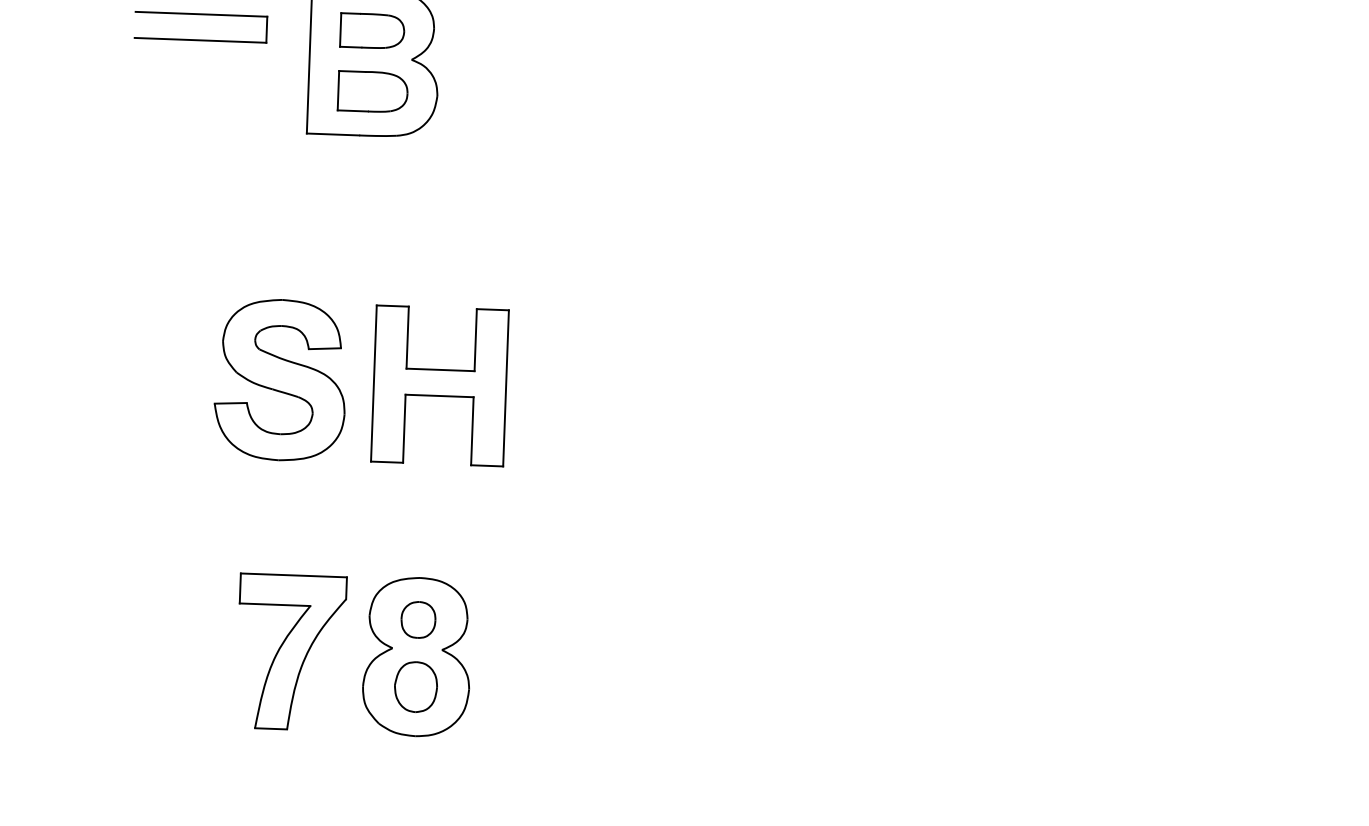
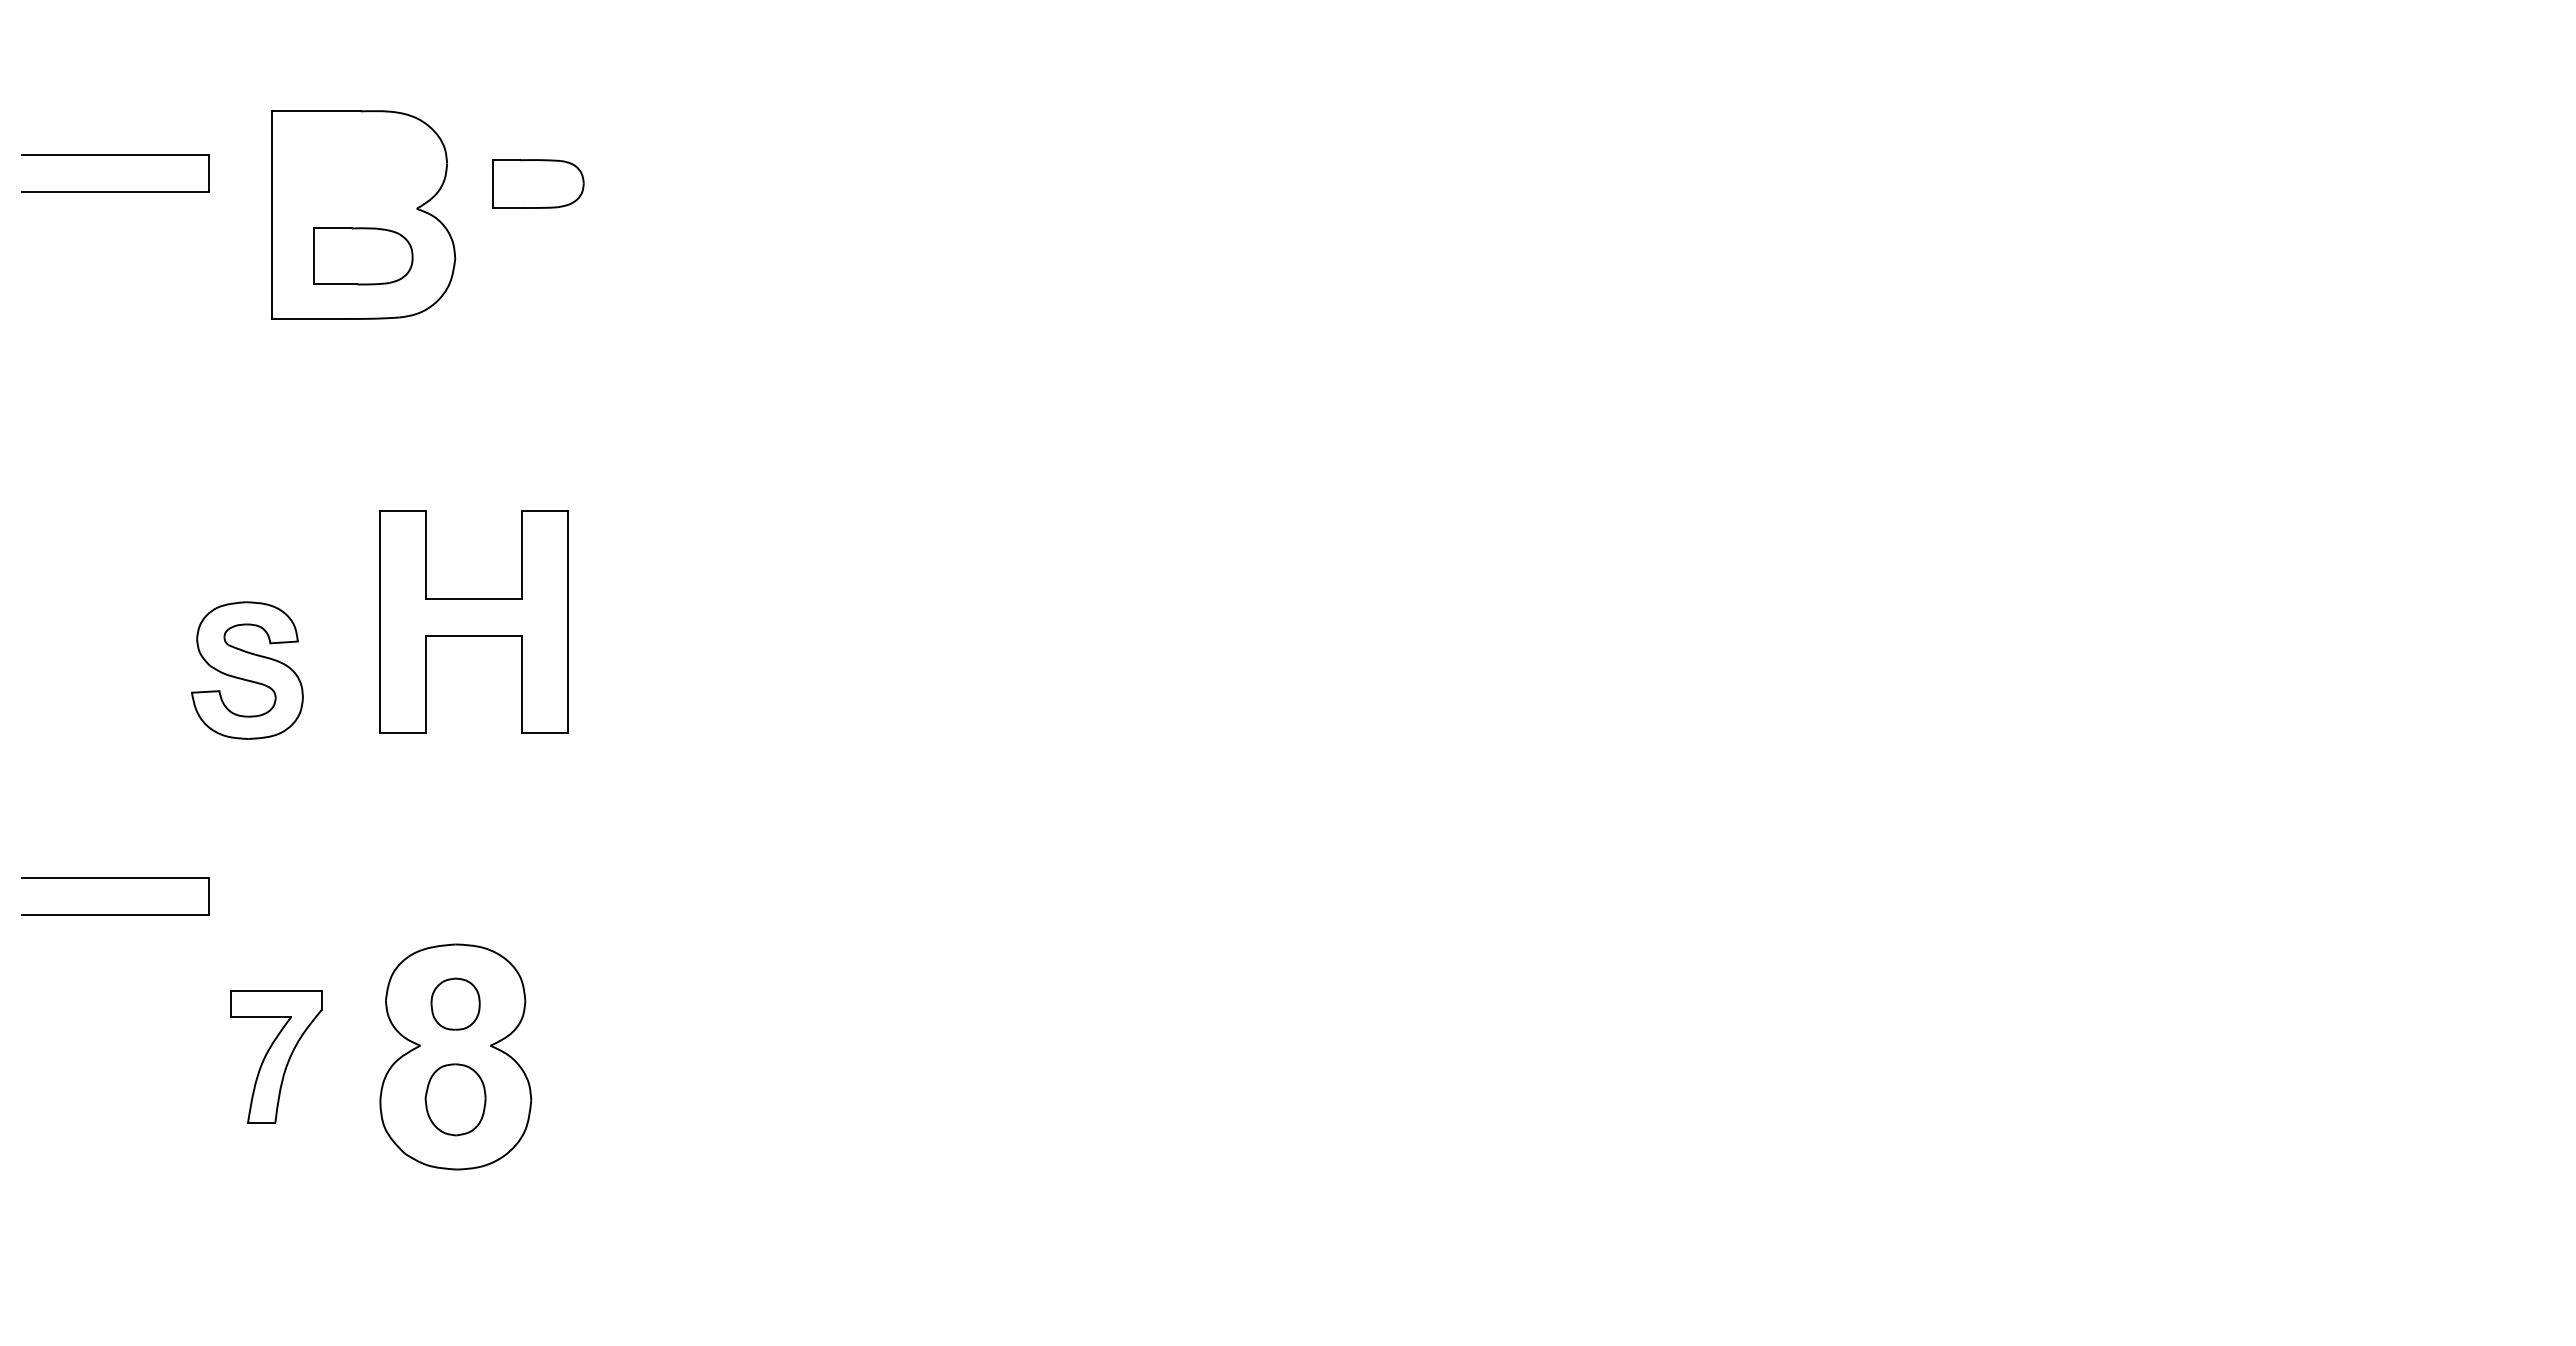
part: (372, 30) -> (538, 183), moved
part: (280, 380) -> (247, 670), size x0.6
part: (439, 385) -> (473, 621), moved
part: (182, 522) -> (115, 878), added
part: (291, 652) -> (276, 1056), size x0.6

